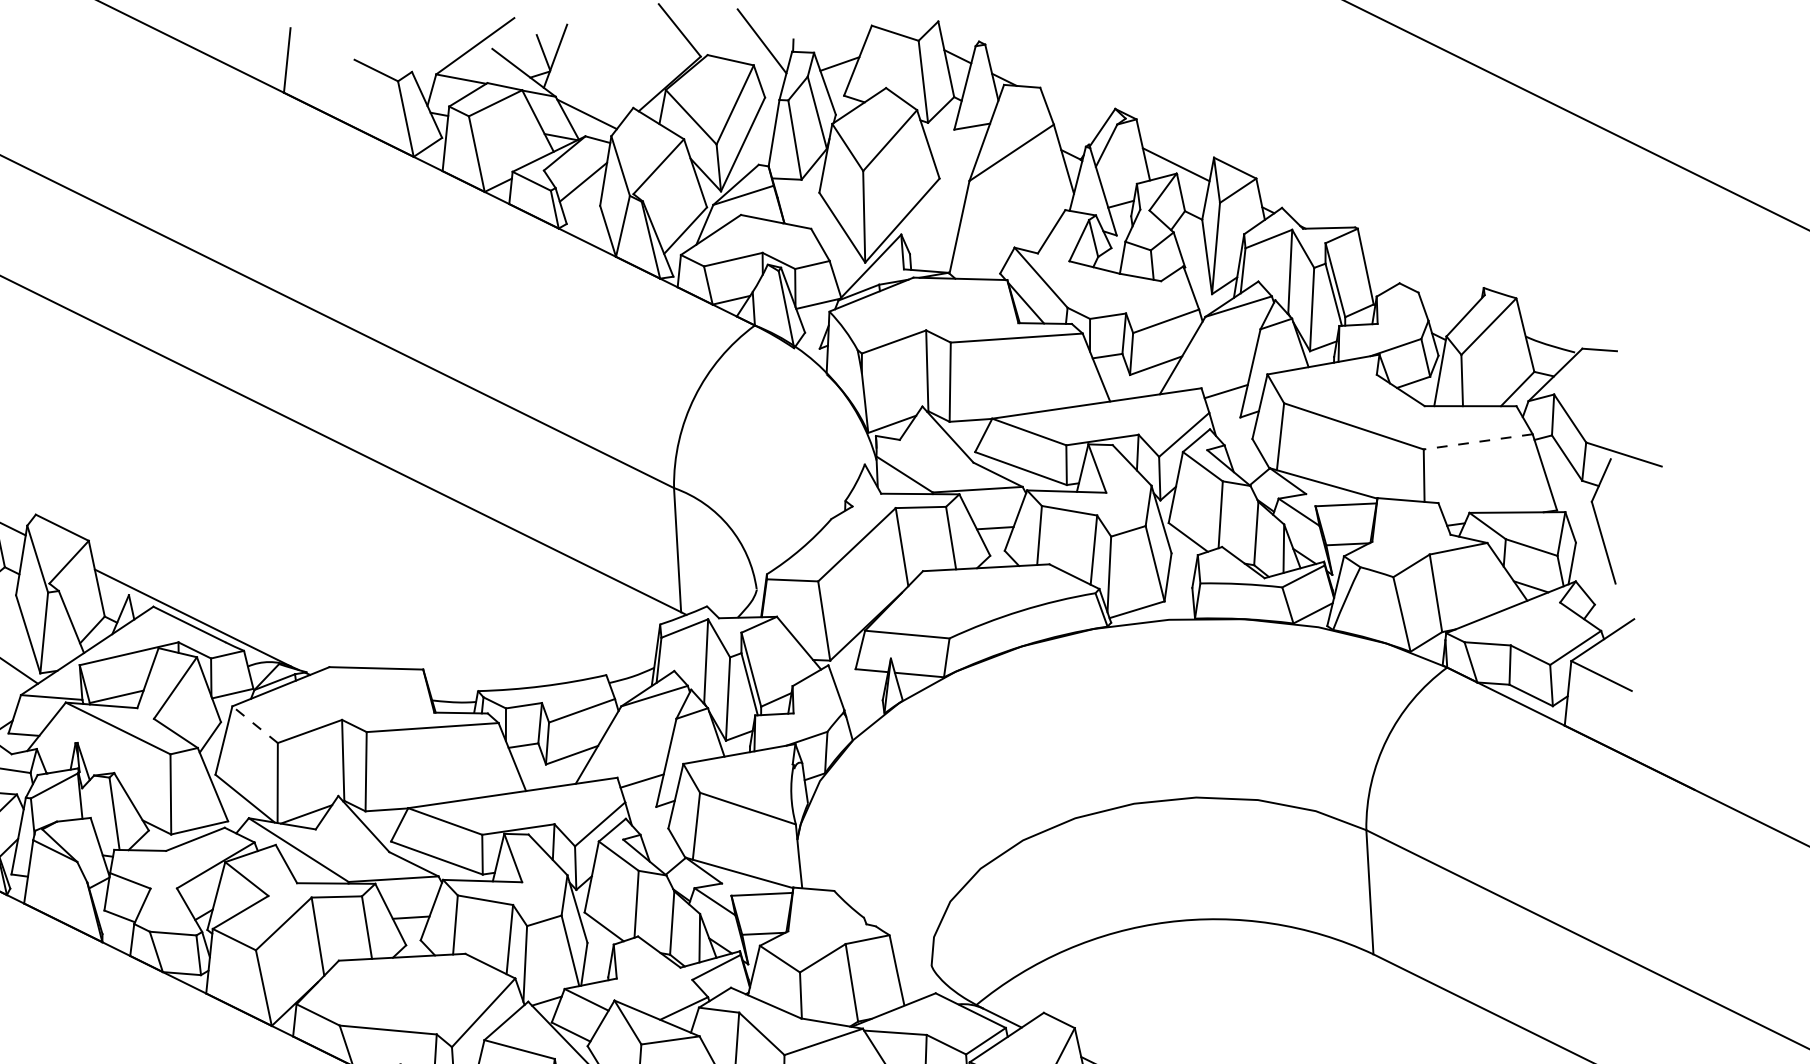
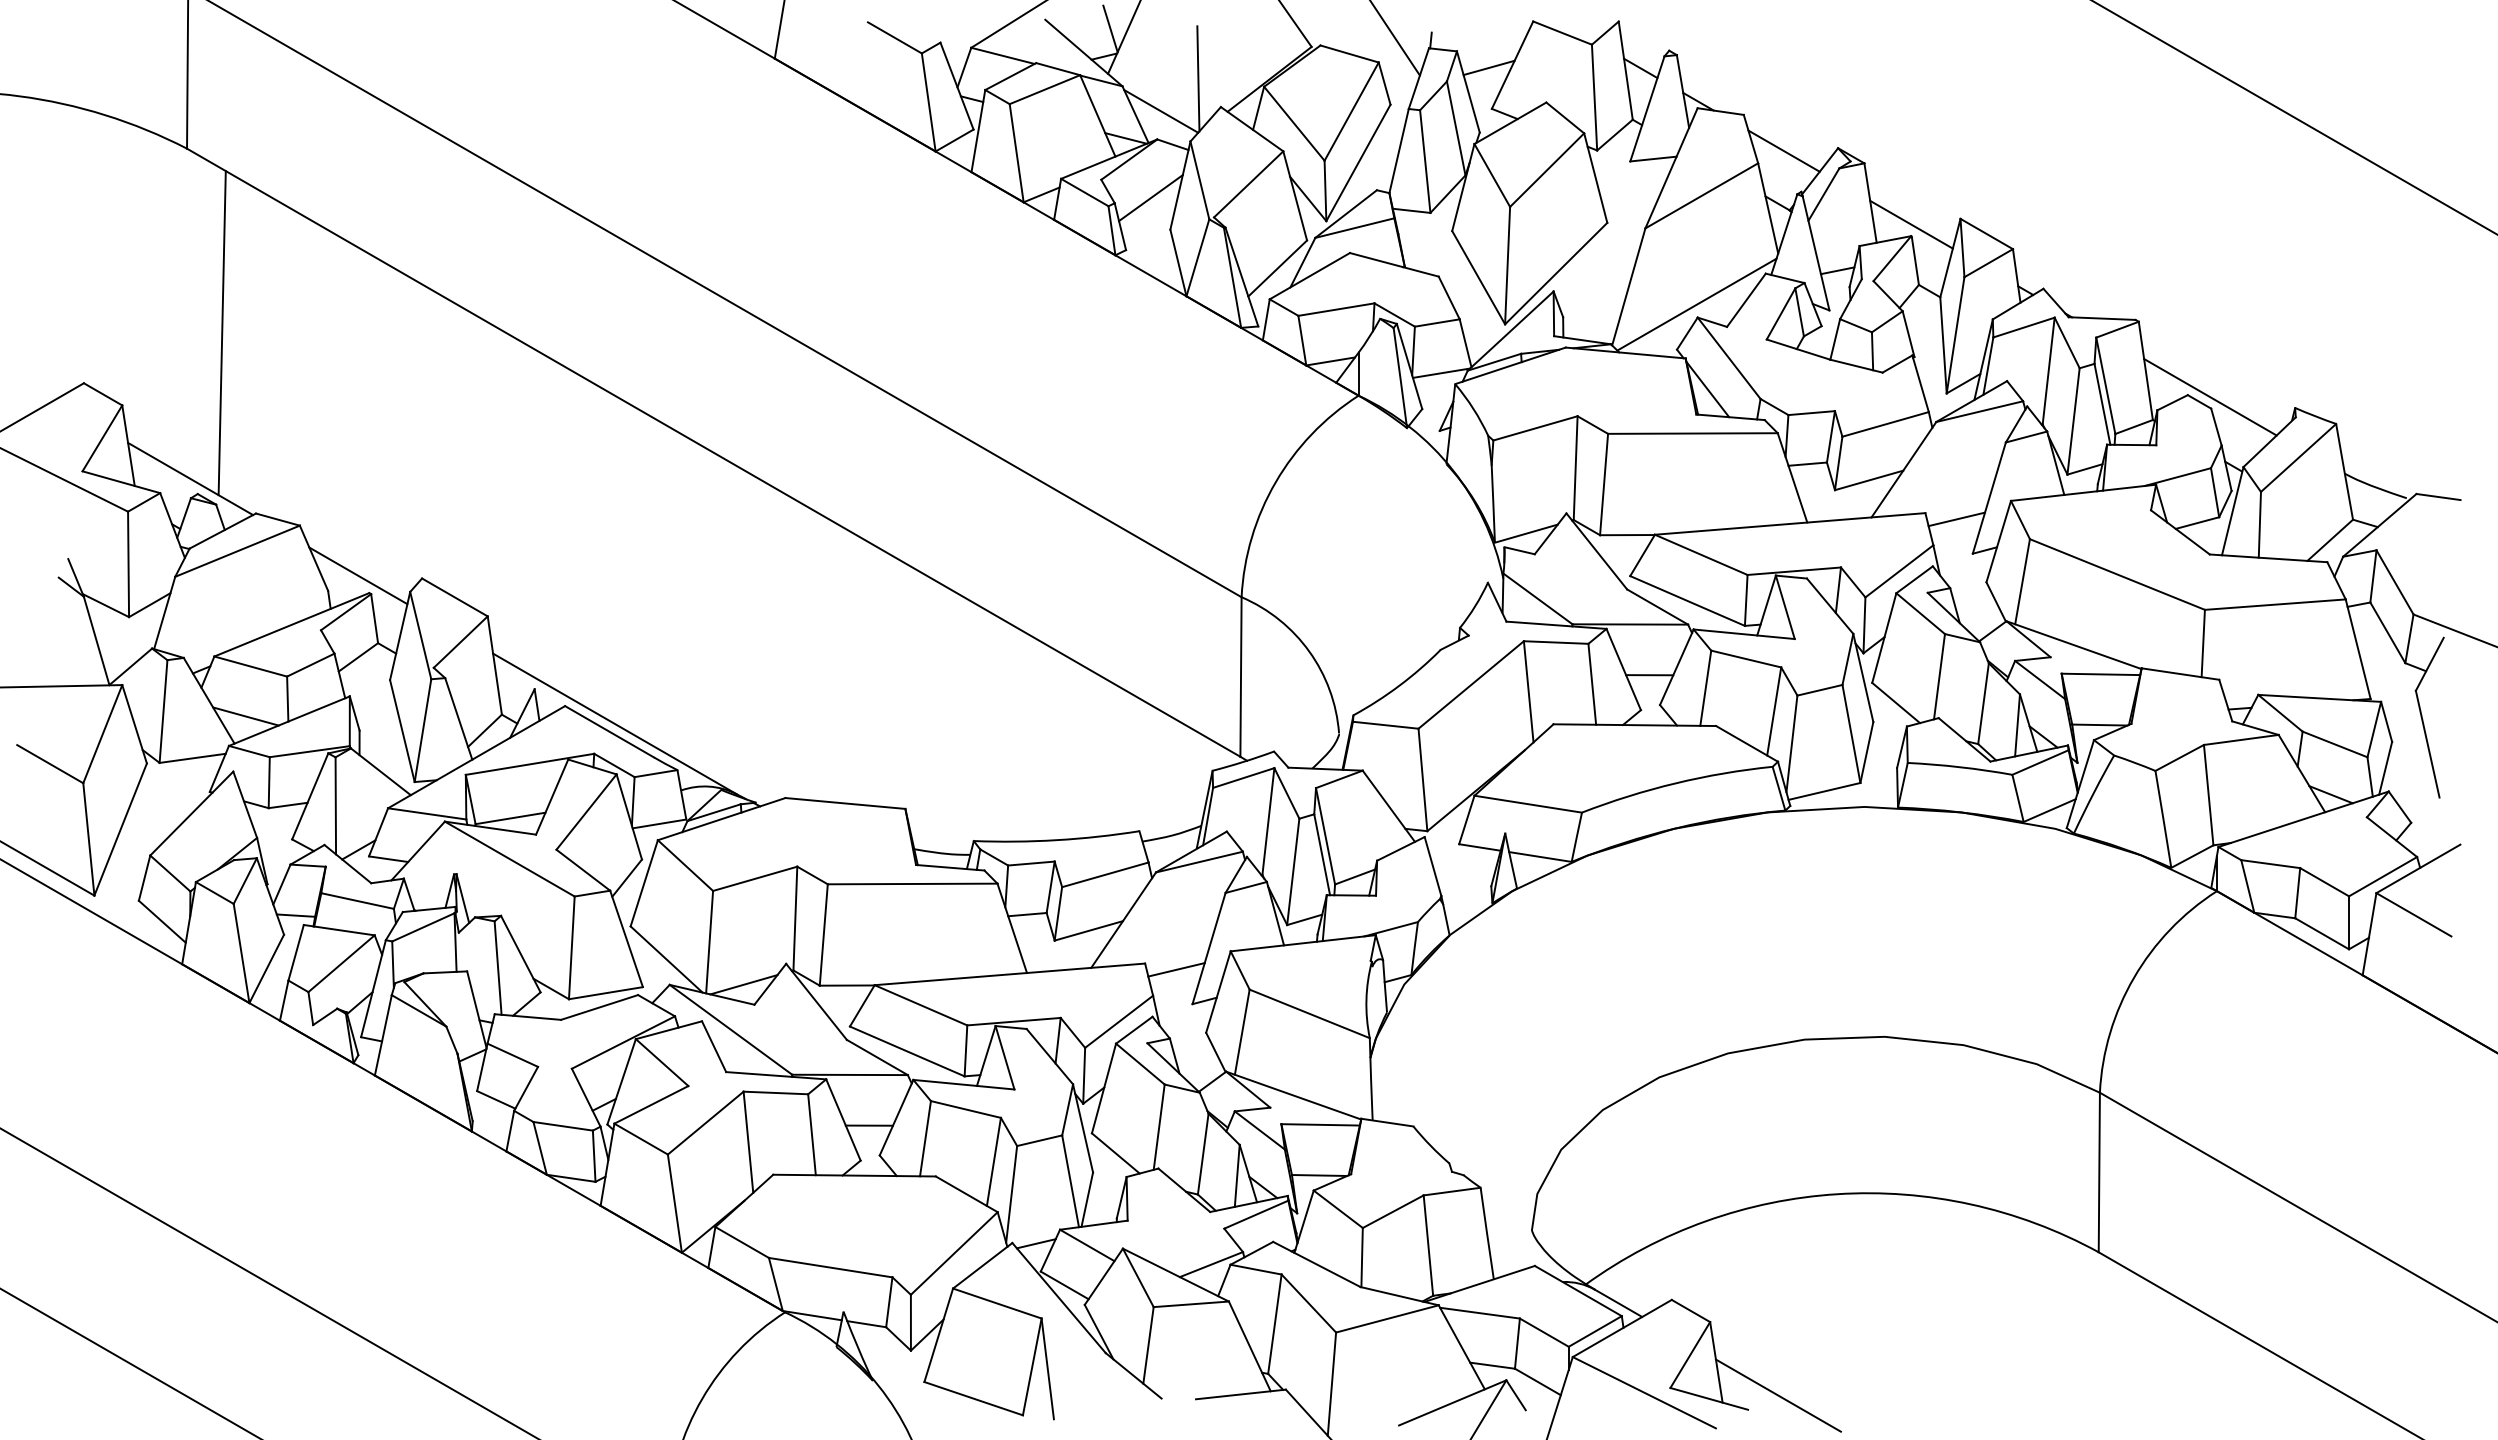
line: (614, 86) -> (1198, 78), added
line: (1072, 113) -> (1783, 150), added
line: (1013, 237) -> (1696, 304), added
line: (1417, 284) -> (2210, 397), added
line: (1478, 441) -> (2275, 604), dashed -> solid
line: (255, 724) -> (685, 865), dashed -> solid

